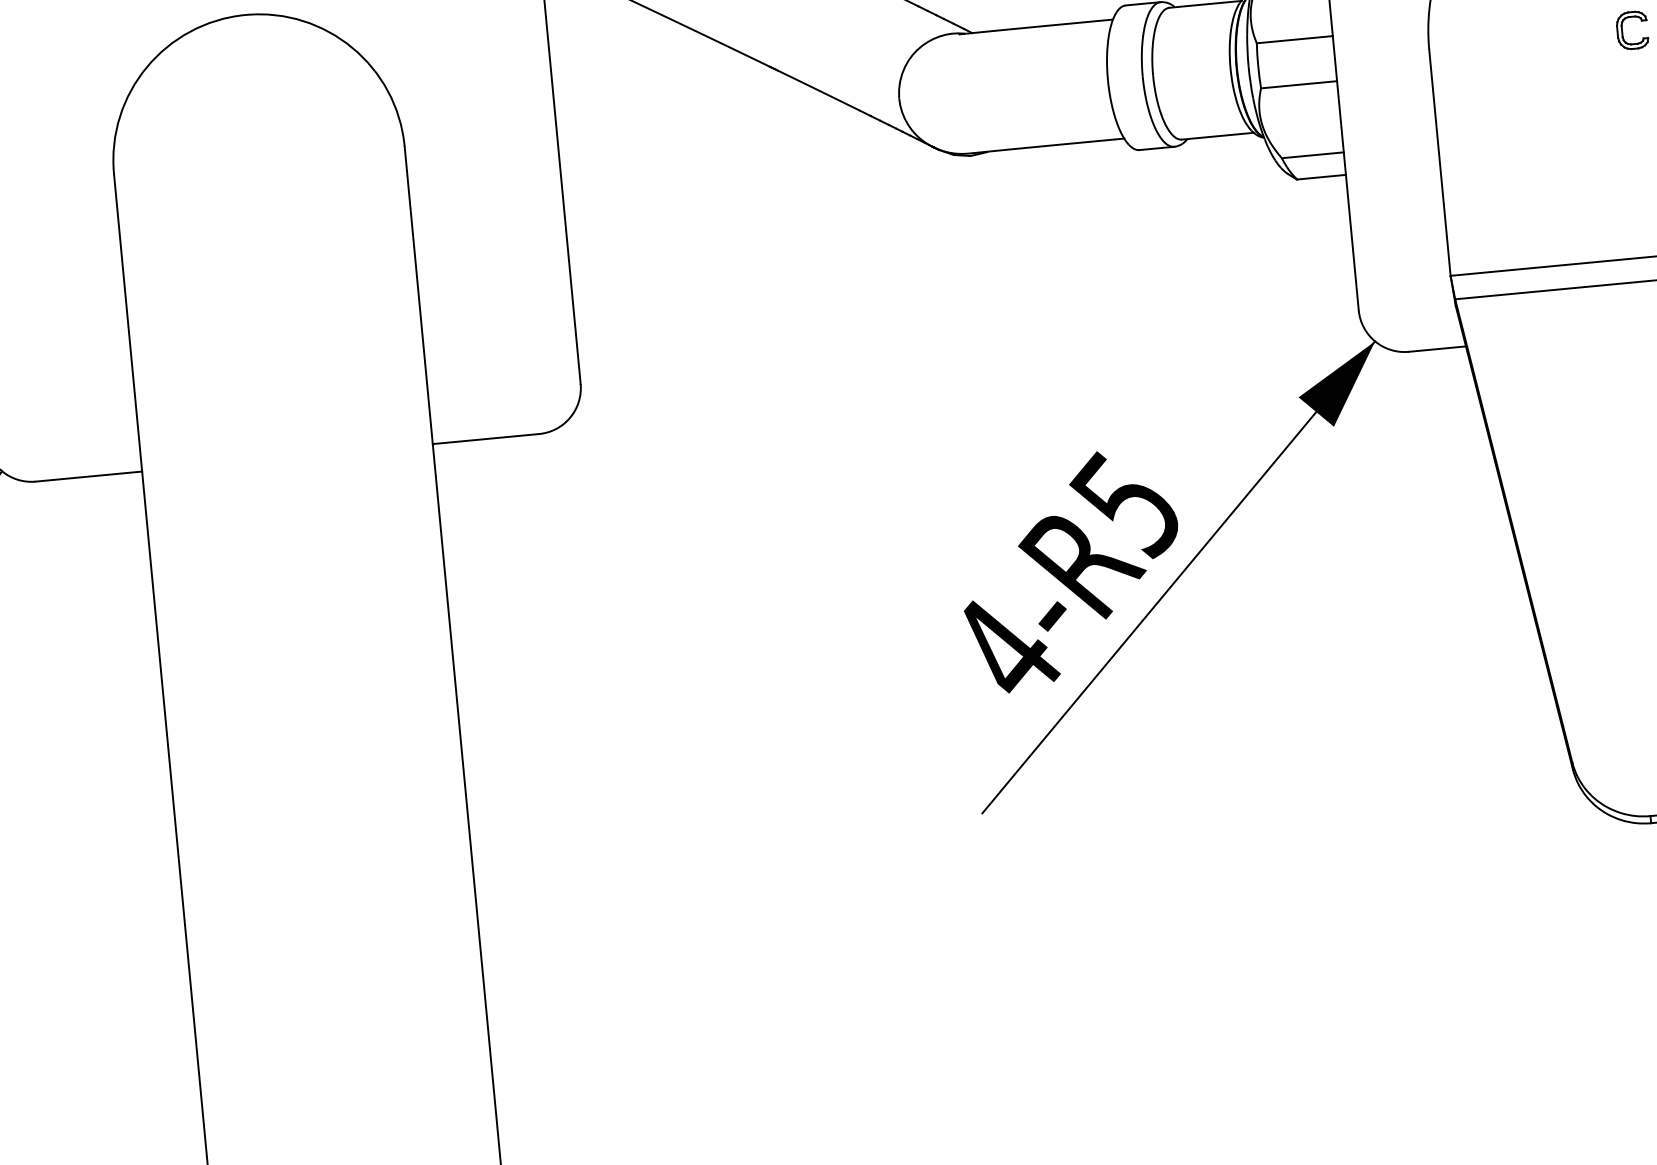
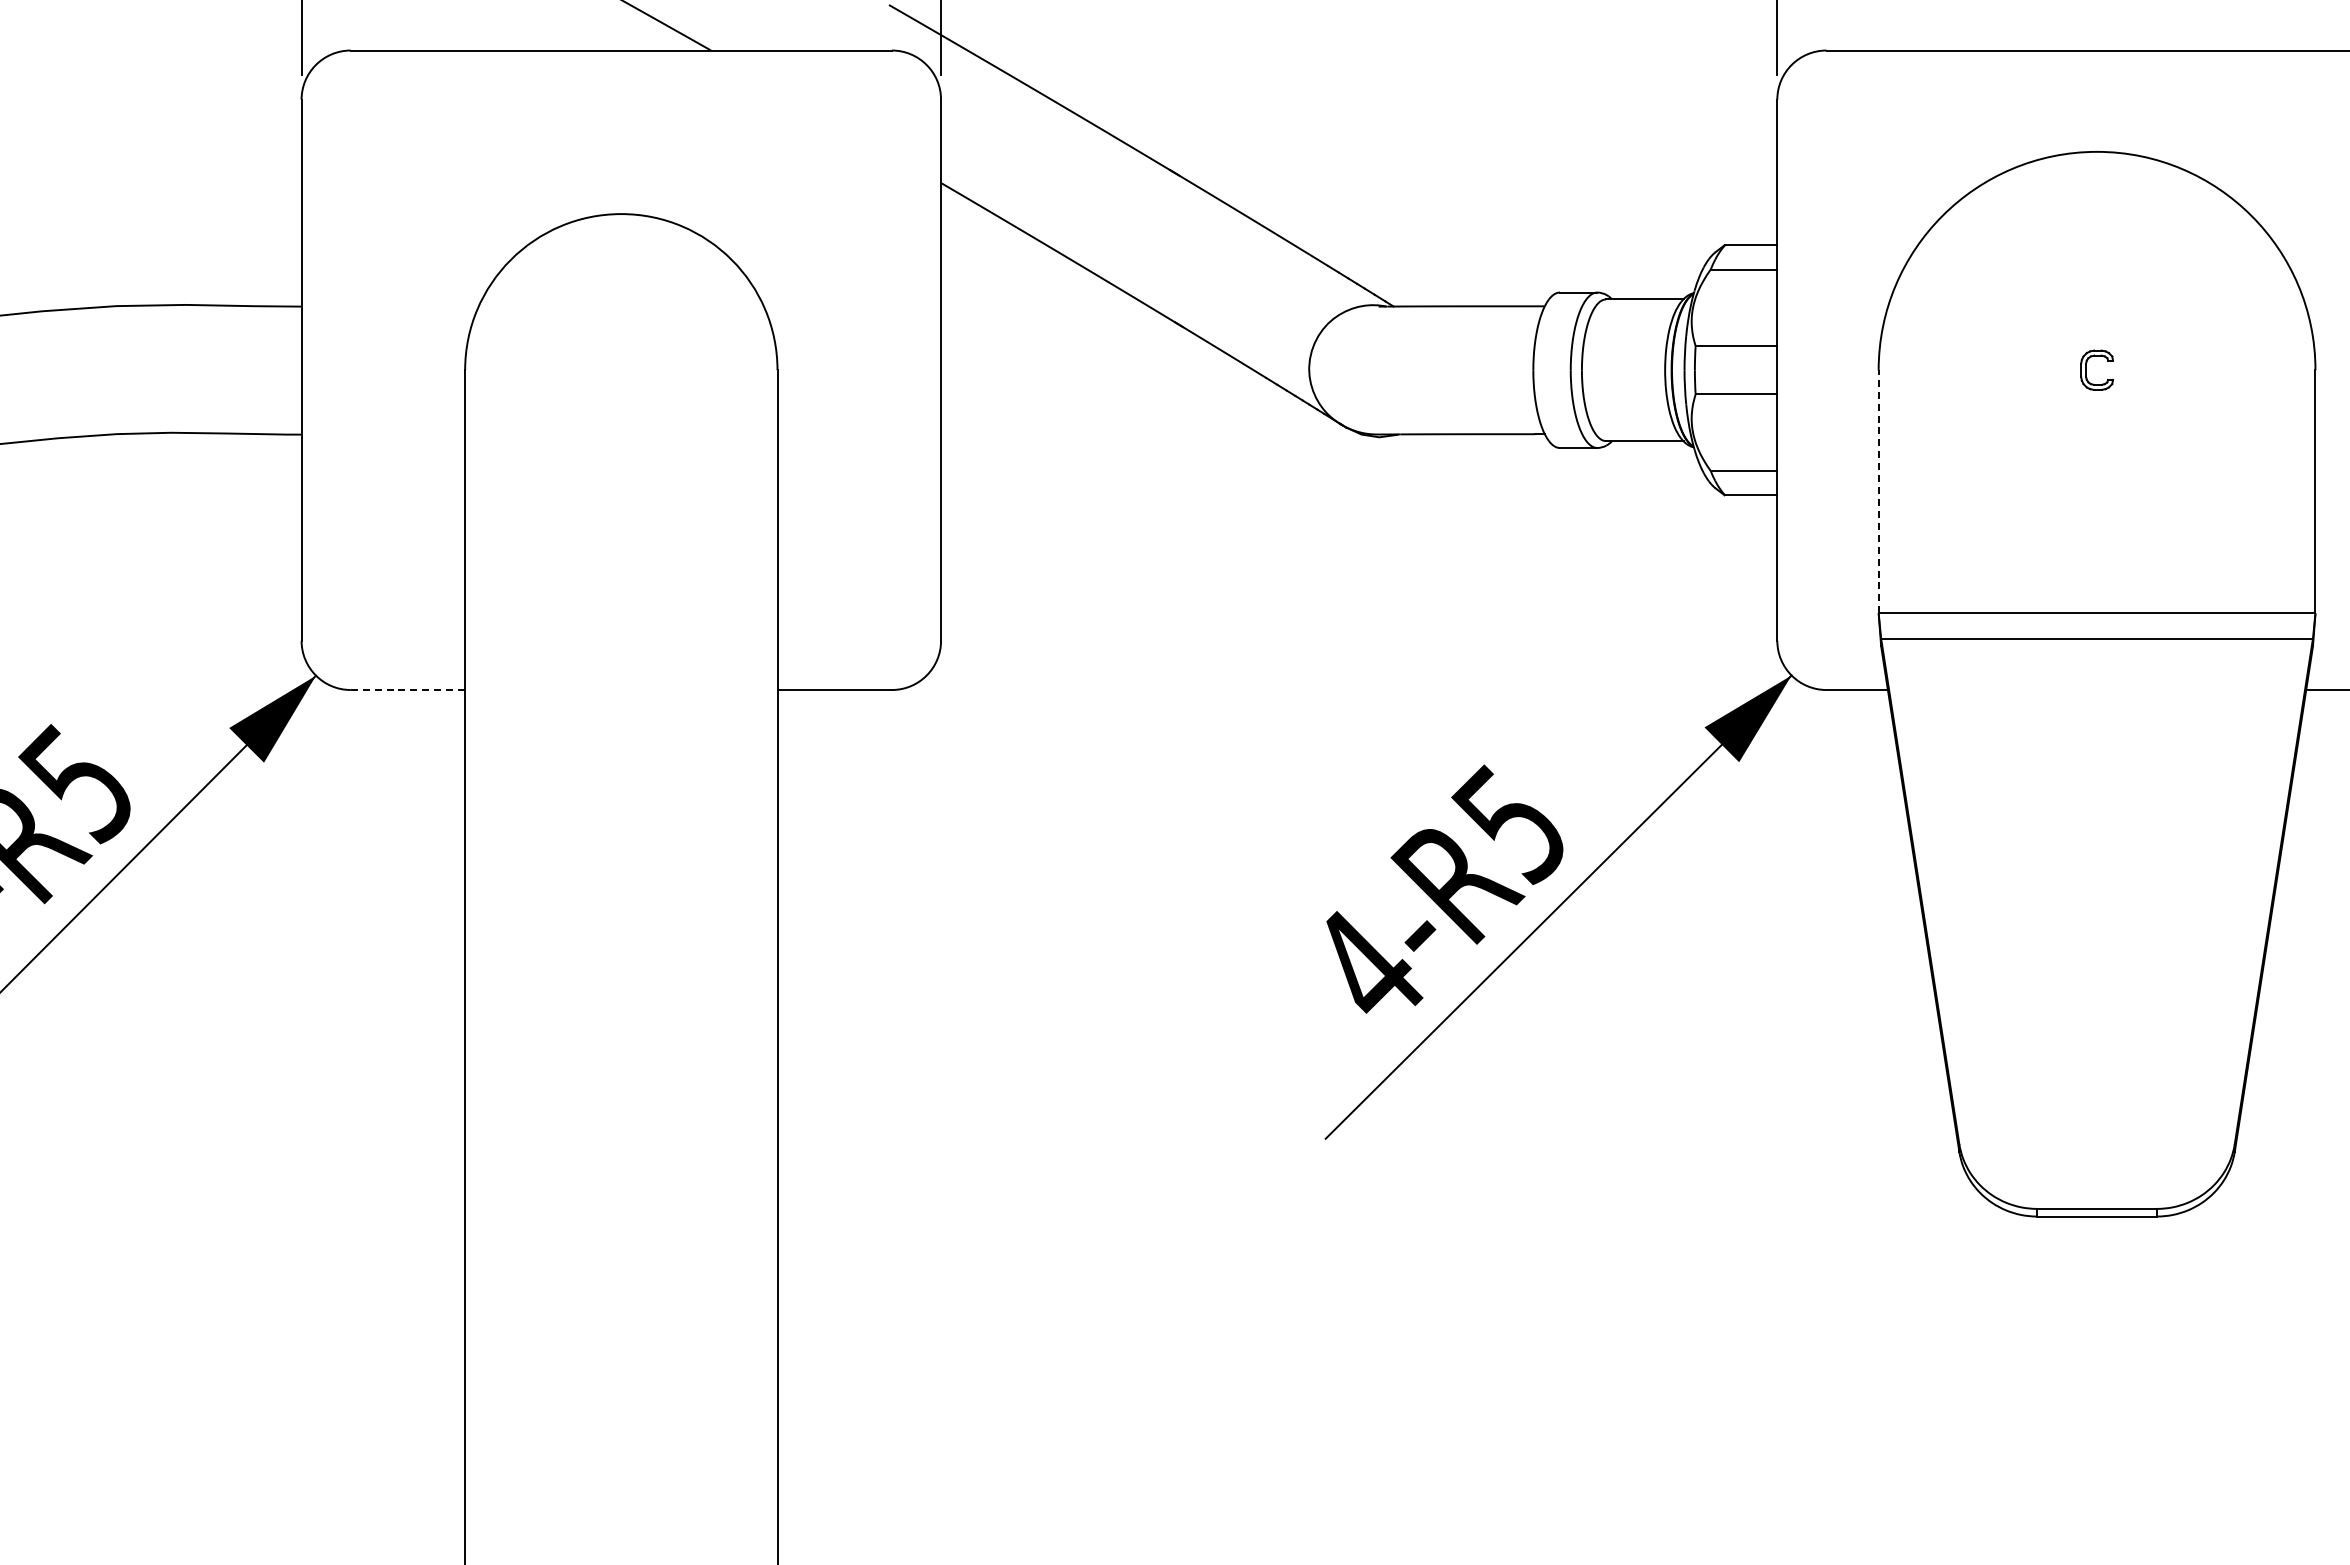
line: (1439, 162) -> (1878, 491), solid -> dashed
line: (89, 476) -> (408, 690), solid -> dashed

